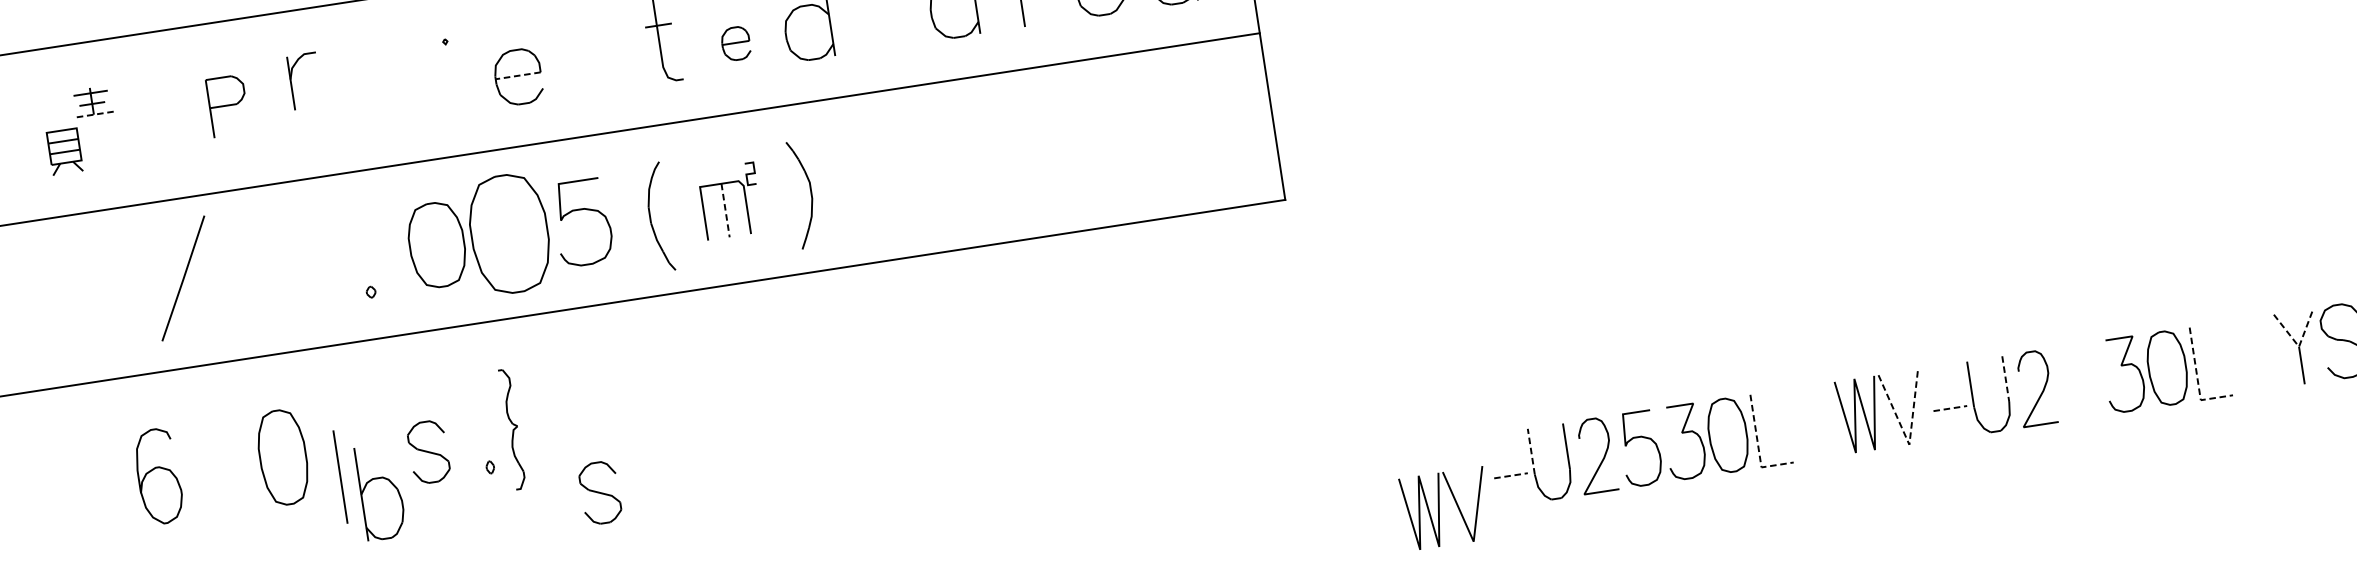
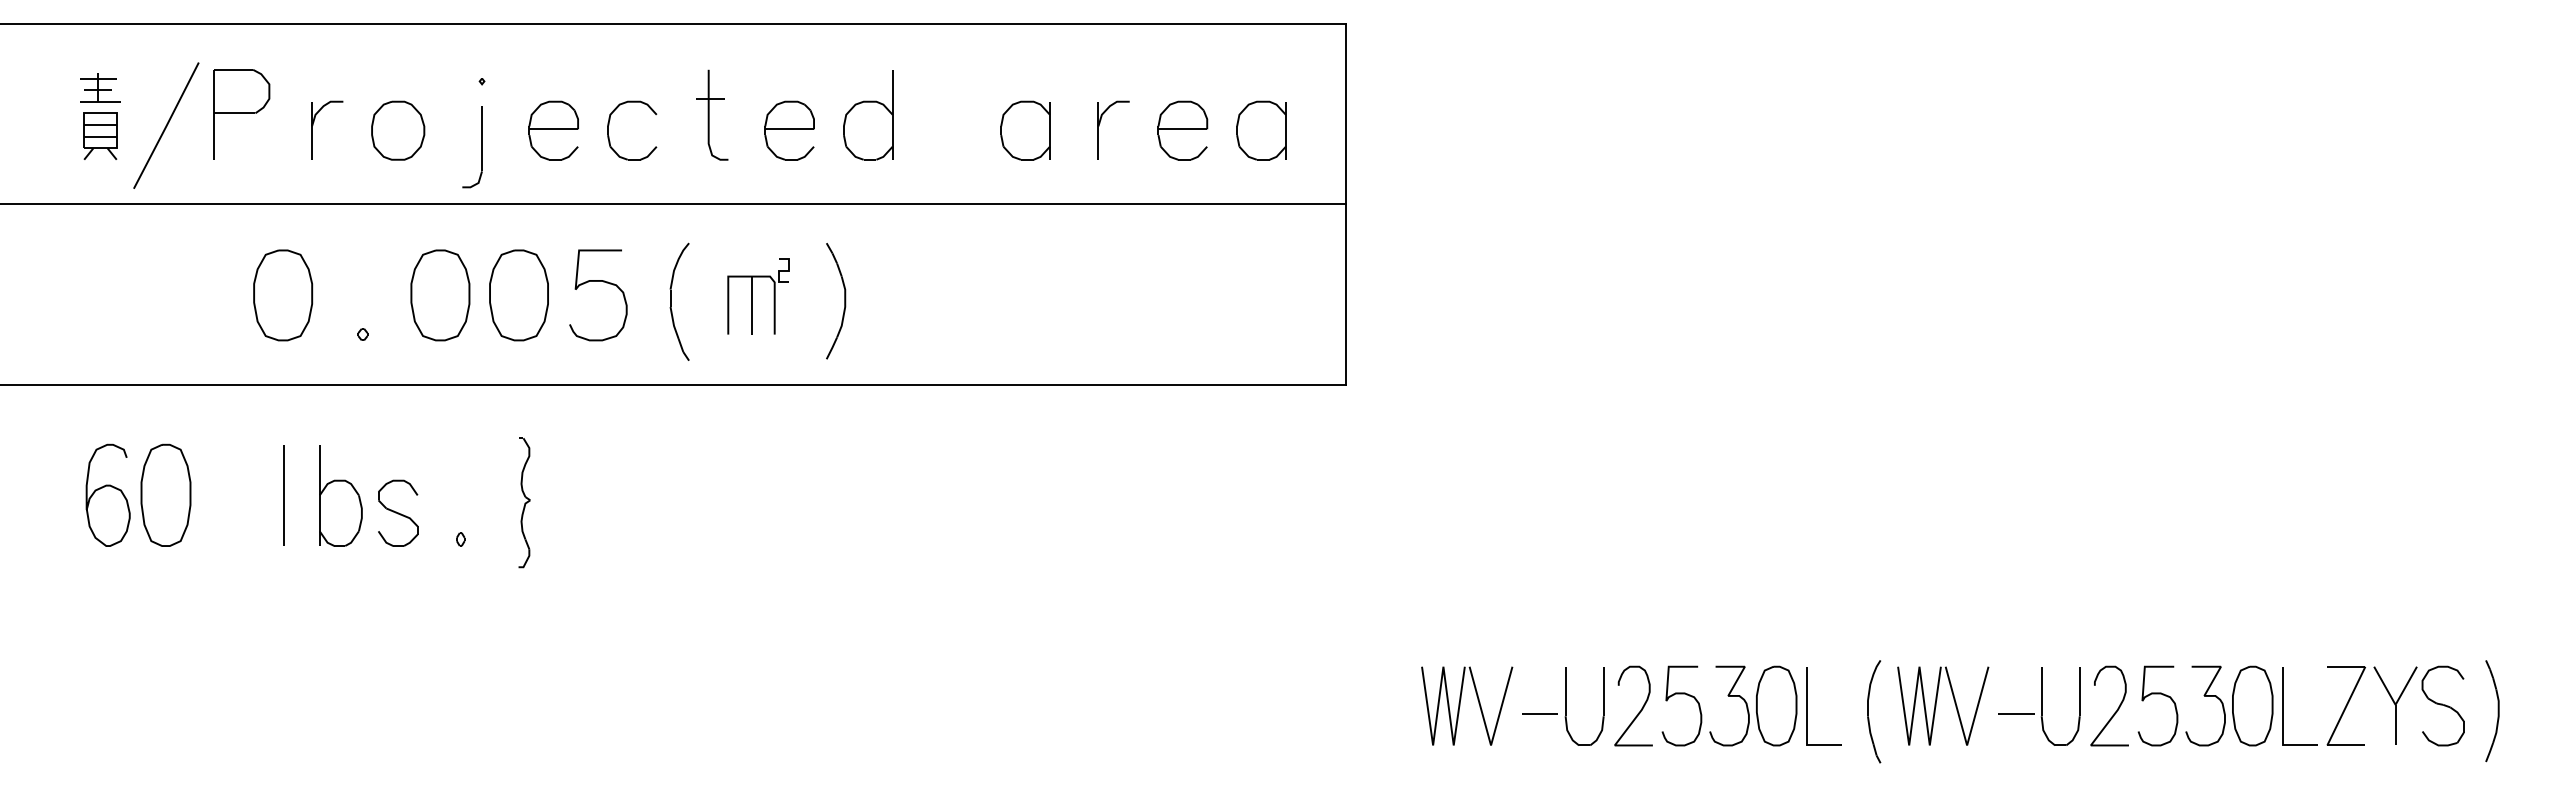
part: (735, 43) -> (789, 130), size x1.67
part: (569, 64) -> (609, 125), added
line: (518, 76) -> (553, 129), dashed -> solid
part: (291, 78) -> (313, 125), moved
part: (375, 98) -> (398, 130), added
part: (454, 102) -> (481, 147), added
part: (228, 106) -> (241, 114), size x1.43
line: (96, 114) -> (100, 101), dashed -> solid
part: (64, 151) -> (100, 135), moved
line: (725, 211) -> (751, 306), dashed -> solid
part: (509, 234) -> (518, 295), size x0.71
part: (292, 267) -> (283, 295), added
line: (183, 278) -> (166, 125), moved
line: (2298, 346) -> (2395, 704), dashed -> solid
part: (2252, 354) -> (2345, 705), added
curve: (2077, 370) -> (2157, 694), added
line: (2005, 379) -> (2079, 691), dashed -> solid
line: (2197, 380) -> (2282, 724), dashed -> solid
line: (1950, 408) -> (2016, 713), dashed -> solid
part: (1819, 426) -> (1874, 711), added
part: (512, 429) -> (524, 502), moved
line: (1909, 444) -> (1967, 745), dashed -> solid
line: (1758, 448) -> (1806, 724), dashed -> solid
line: (1531, 451) -> (1565, 691), dashed -> solid
part: (282, 456) -> (165, 494), moved
line: (1511, 475) -> (1540, 713), dashed -> solid
line: (340, 477) -> (283, 495), moved
part: (380, 491) -> (340, 495), moved
part: (600, 492) -> (573, 583), removed
part: (1439, 509) -> (1460, 705), moved

